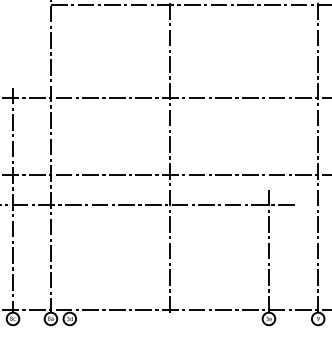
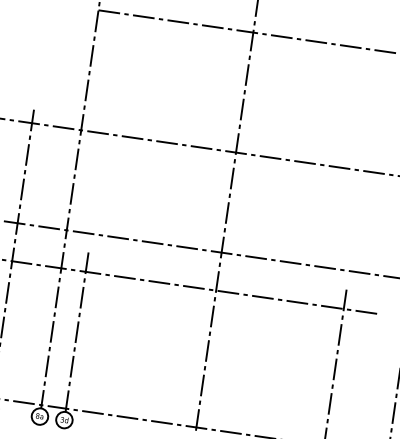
line: (69, 249) -> (76, 330), added

